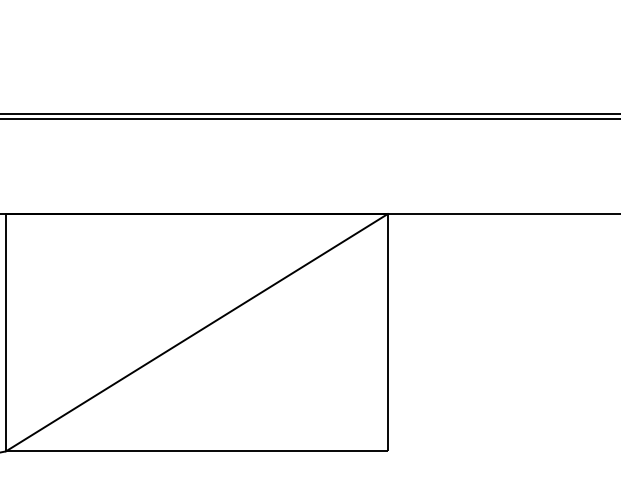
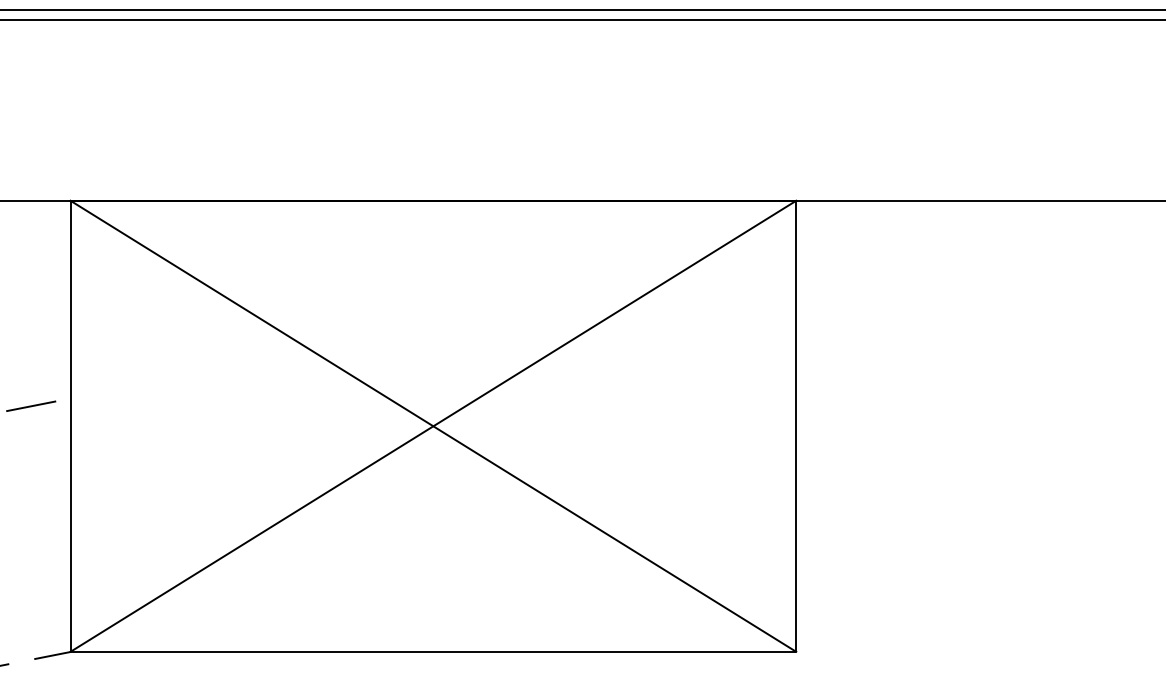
line: (196, 332) -> (432, 425), added

